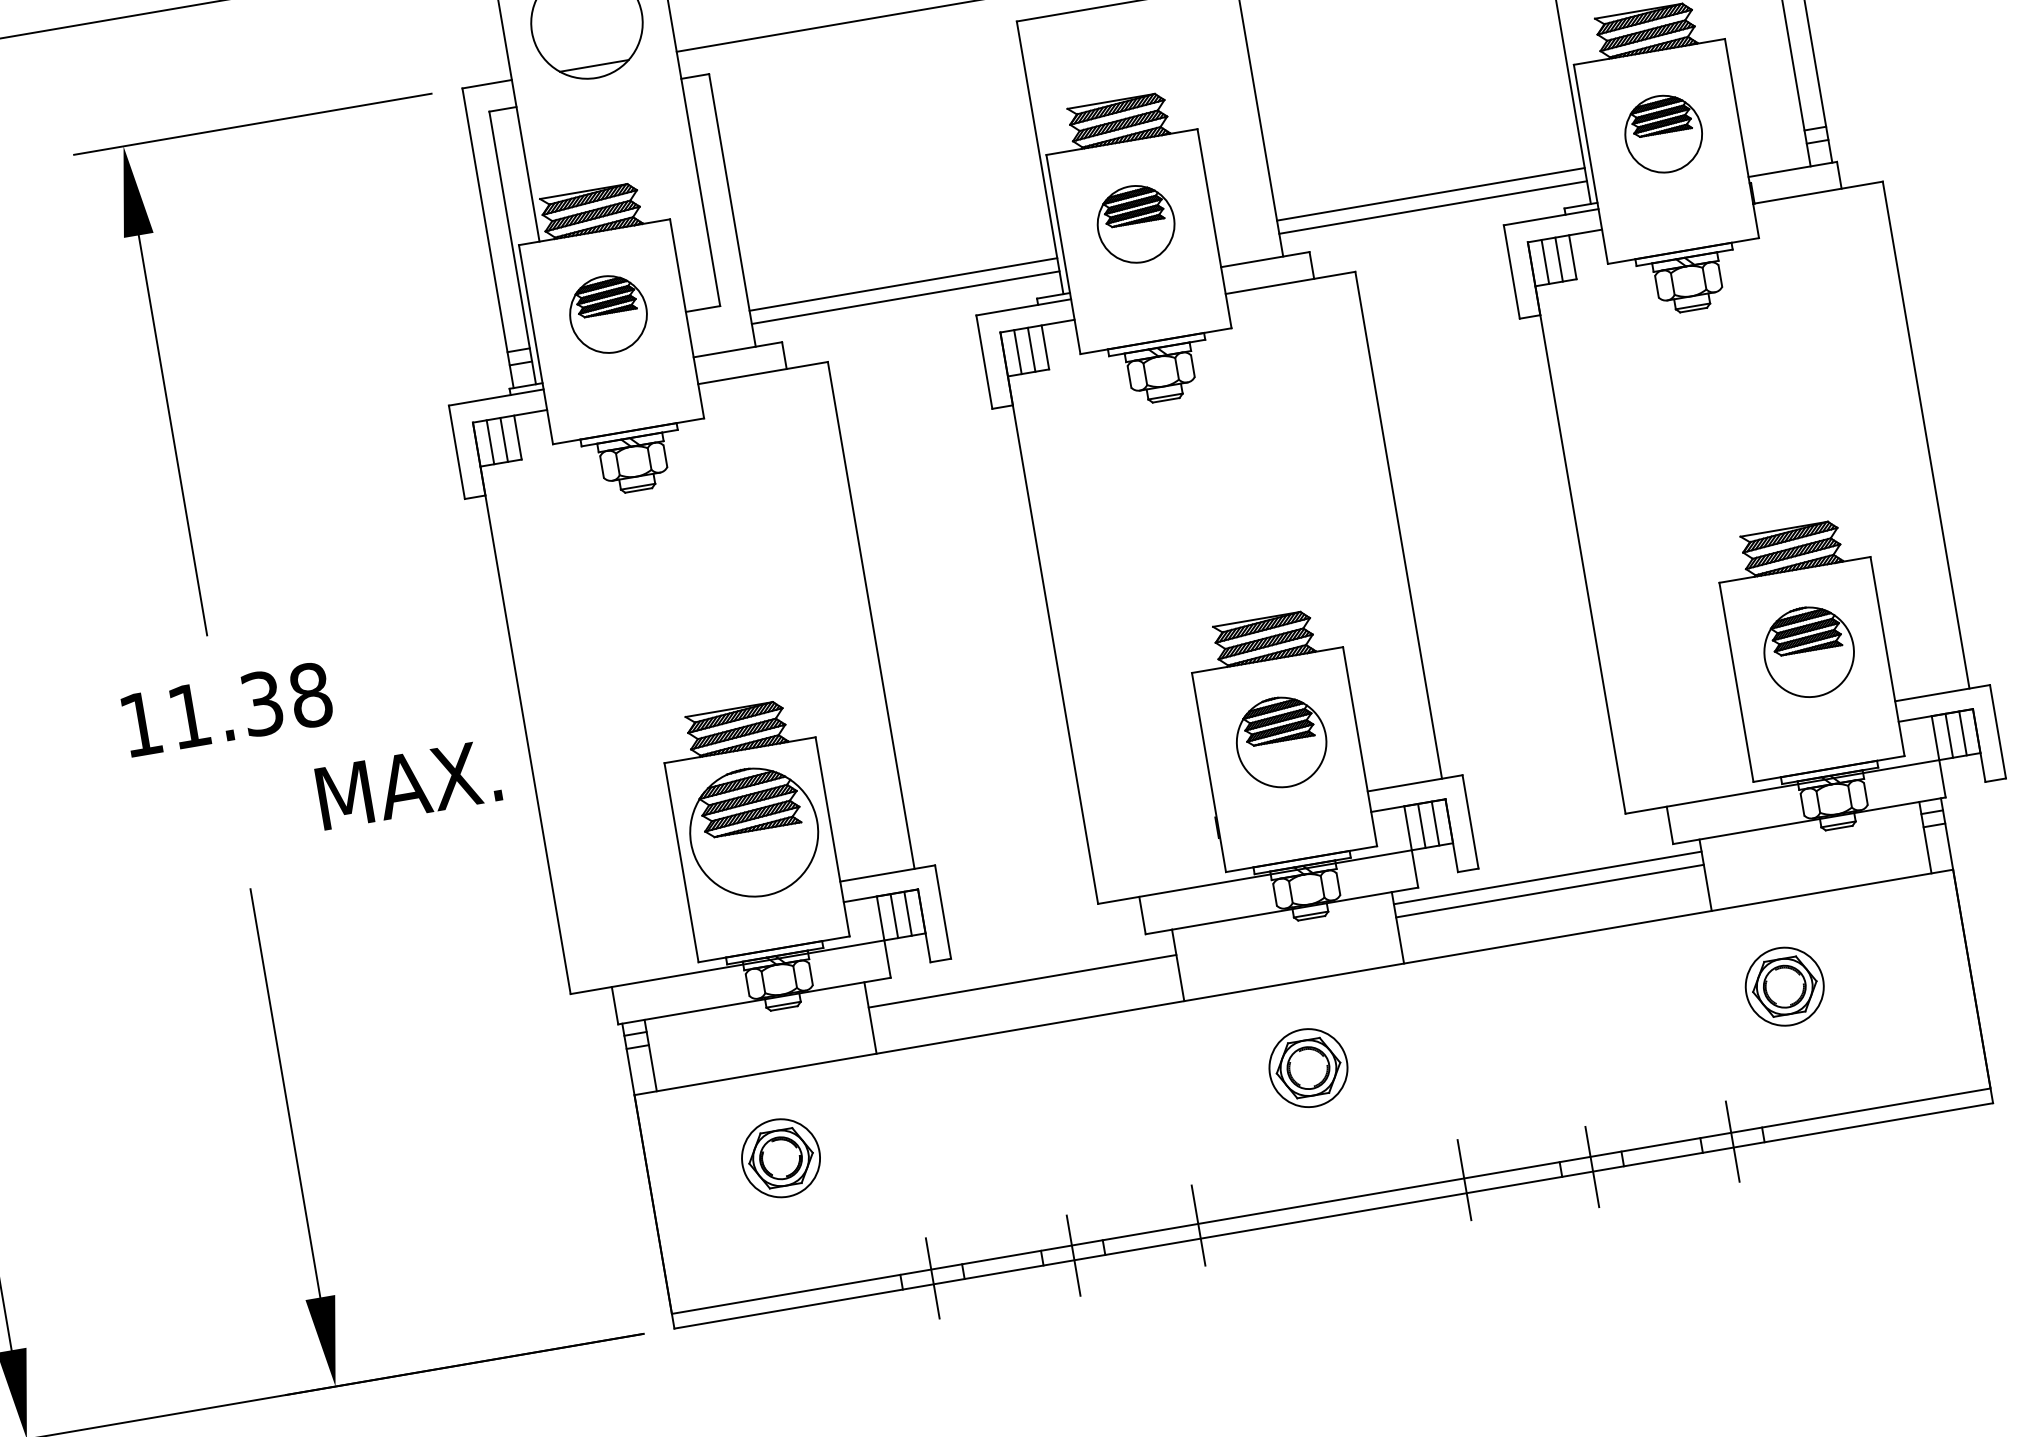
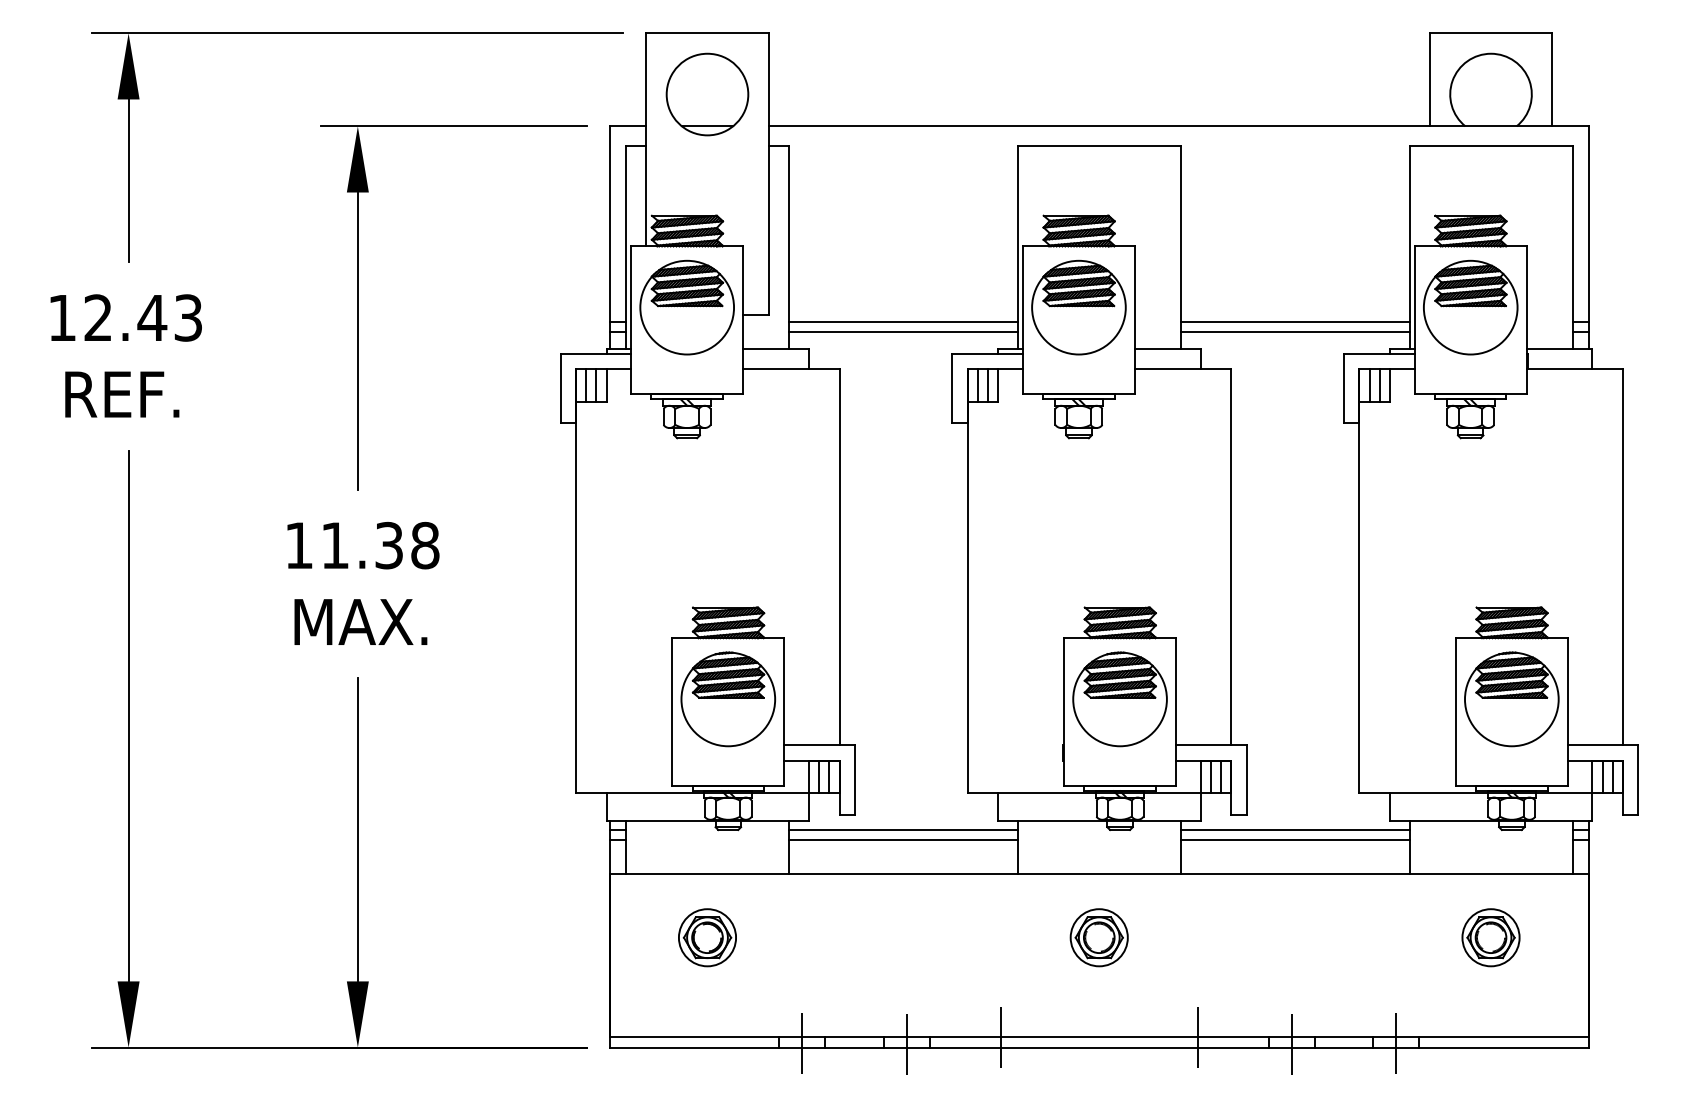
part: (1663, 134) -> (1470, 307), size x1.67
part: (1135, 224) -> (1078, 307), size x1.67
part: (607, 314) -> (686, 307), size x1.67
part: (1808, 652) -> (1511, 699), size x1.43
part: (1280, 742) -> (1119, 699), size x1.43
text: (408, 783) -> (360, 621), moved
line: (1020, 968) -> (903, 830), added
part: (1784, 986) -> (1490, 937), moved

